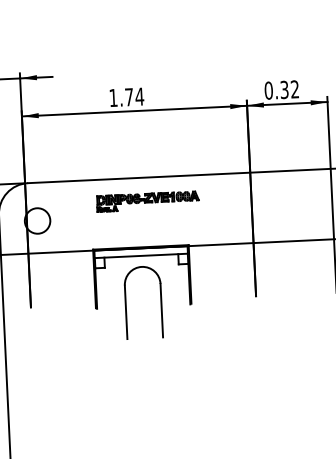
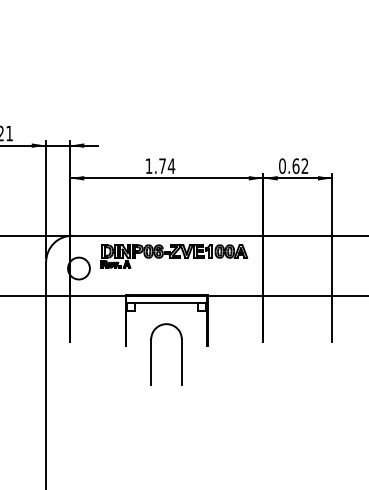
text: (283, 89) -> (295, 165), 0.32 -> 0.62
part: (148, 201) -> (174, 256), size x1.67
part: (126, 303) -> (151, 354), moved

